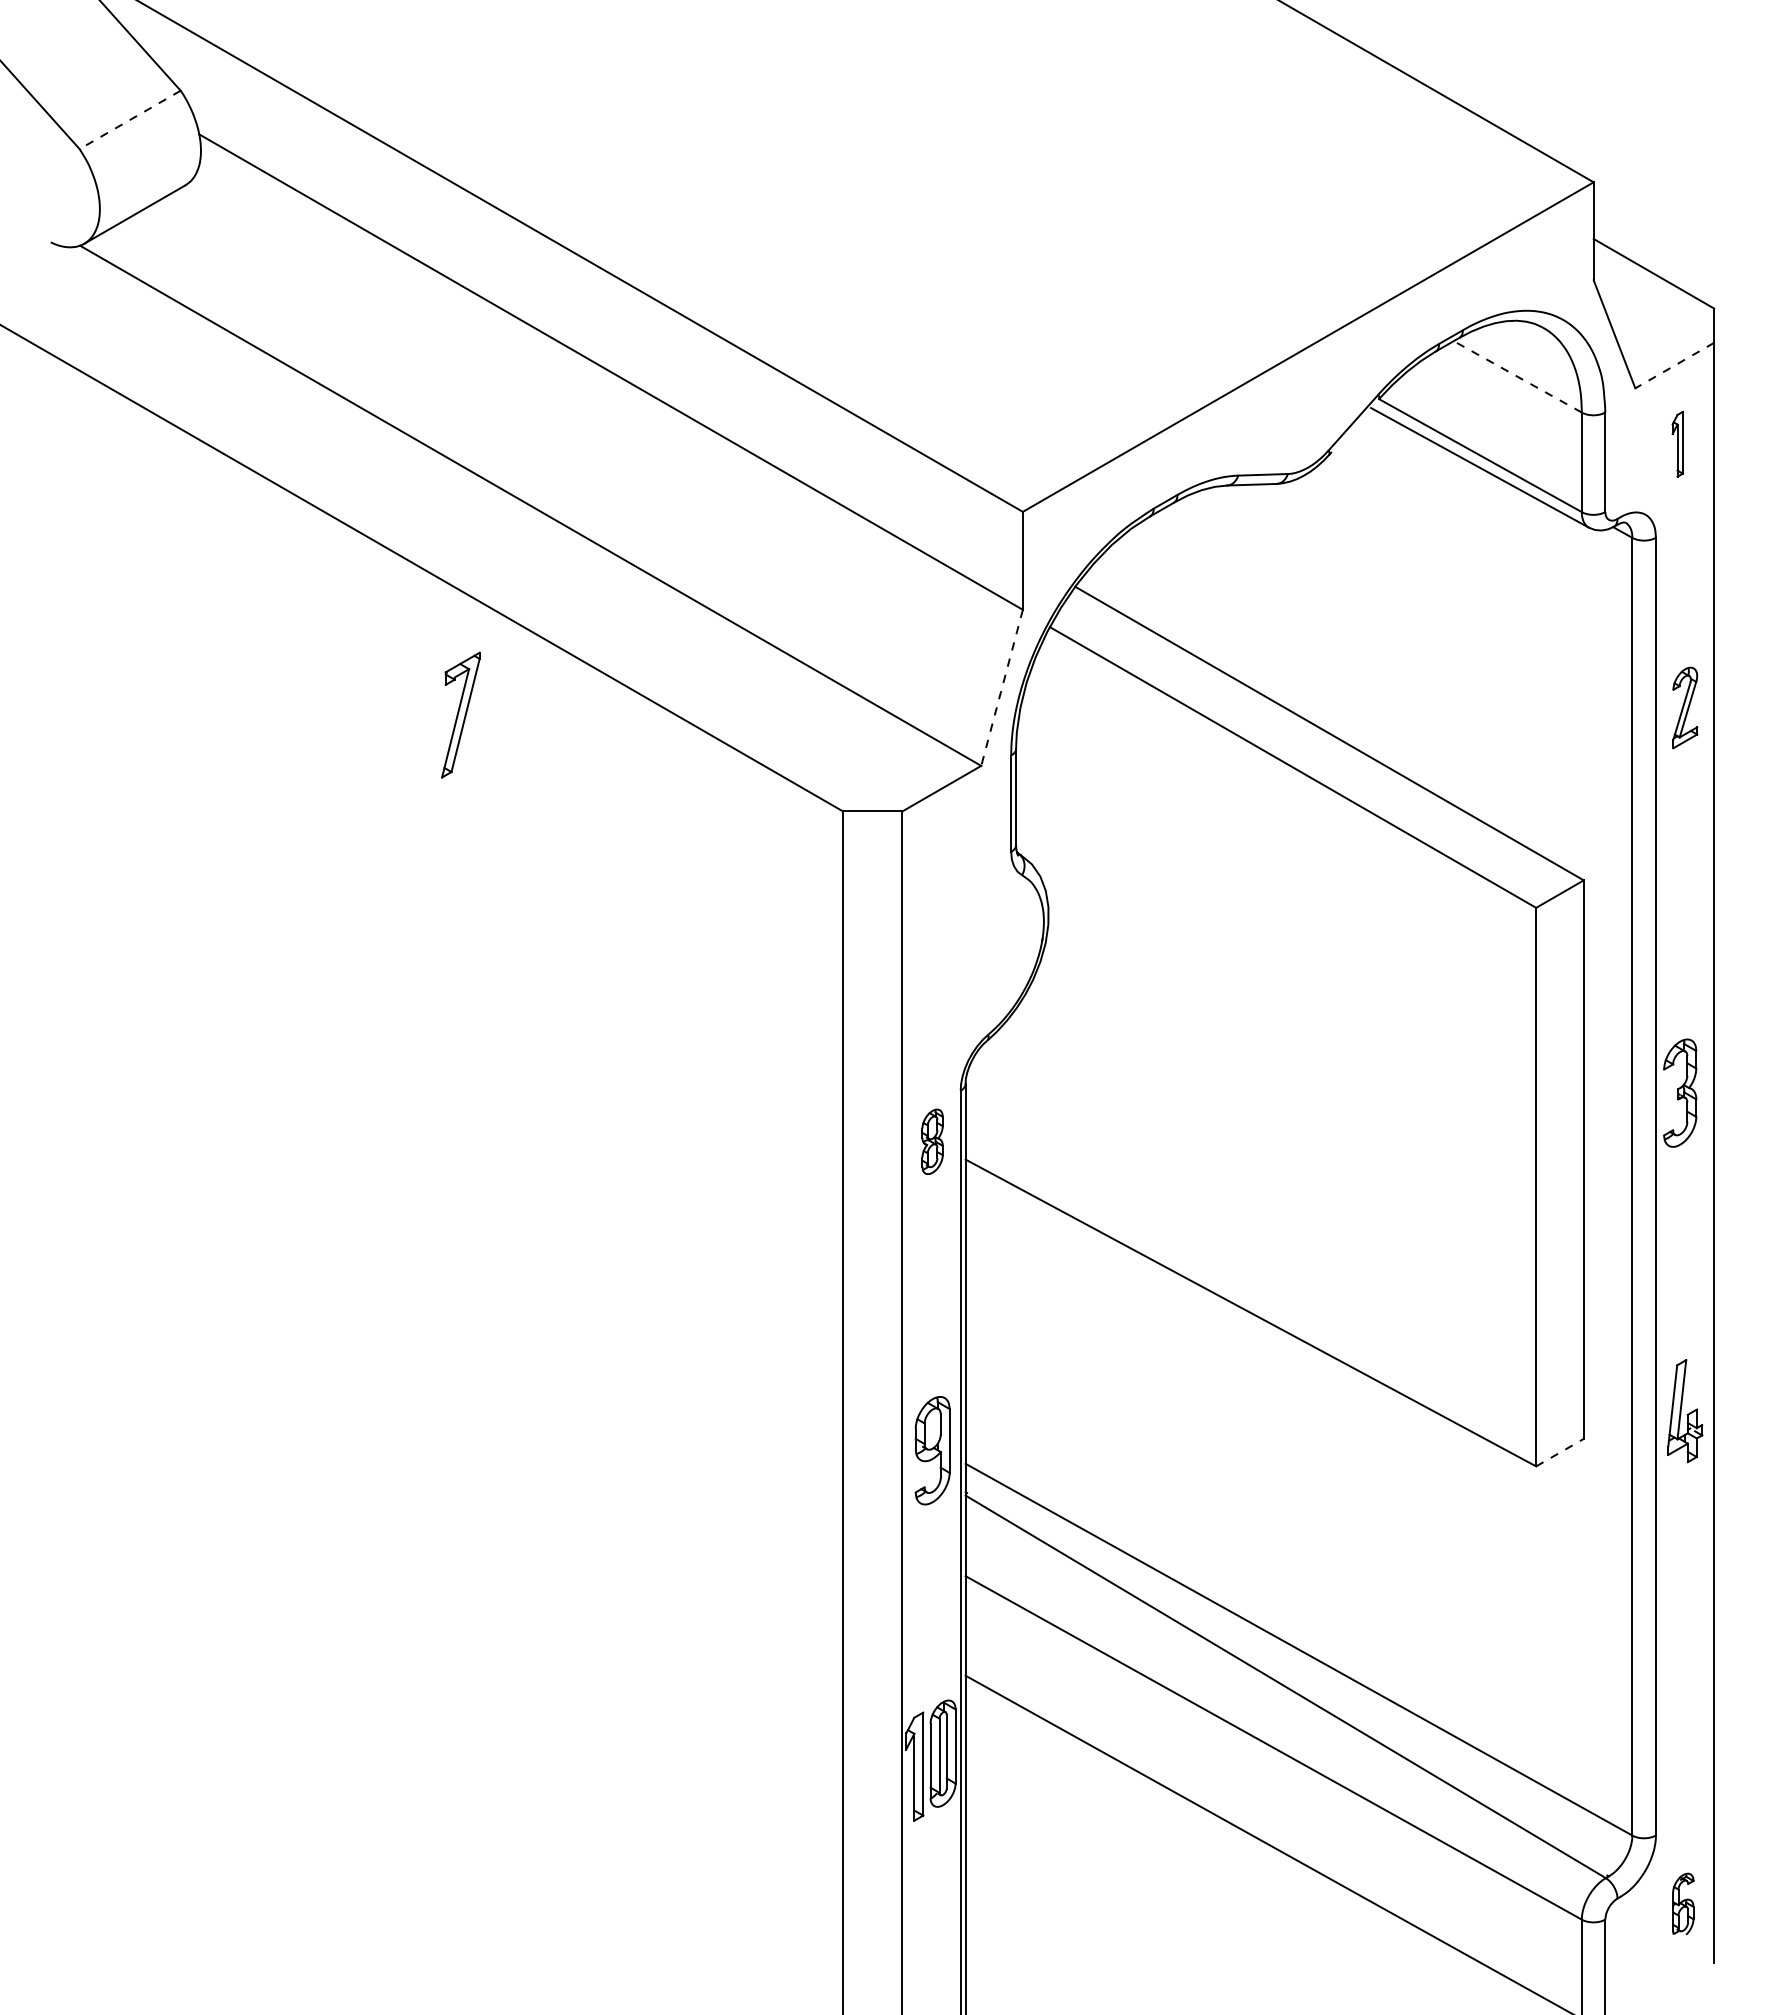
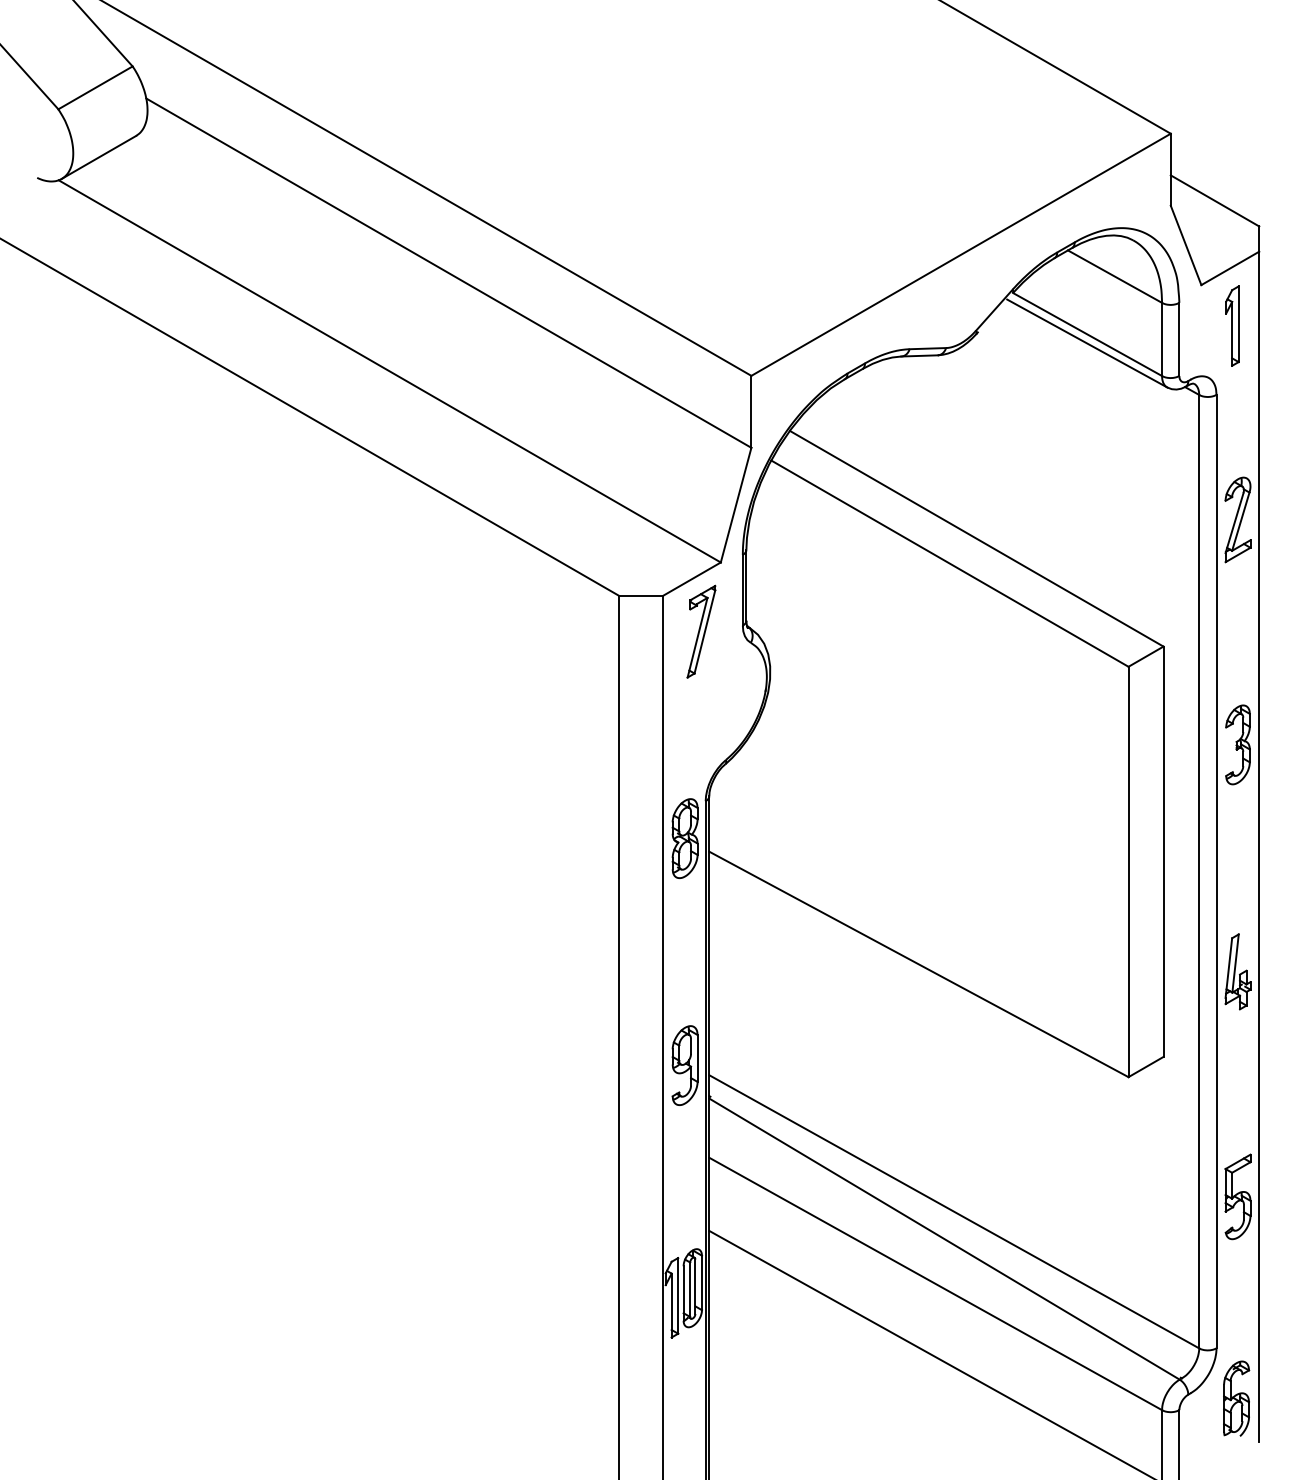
line: (129, 120) -> (95, 88), dashed -> solid
line: (1674, 365) -> (1230, 268), dashed -> solid
line: (1517, 376) -> (1114, 276), dashed -> solid
part: (1677, 444) -> (1232, 326), size x1.67
line: (1002, 687) -> (736, 504), dashed -> solid
part: (1685, 707) -> (1238, 519), size x1.43
part: (460, 714) -> (701, 631), moved
part: (1680, 1092) -> (1238, 744), moved
part: (932, 1141) -> (685, 838), size x1.67
part: (1685, 1411) -> (1238, 972), moved
line: (1560, 1452) -> (1146, 1066), dashed -> solid
part: (1685, 1628) -> (1238, 1196), added
part: (1683, 1903) -> (1236, 1398), size x1.67

